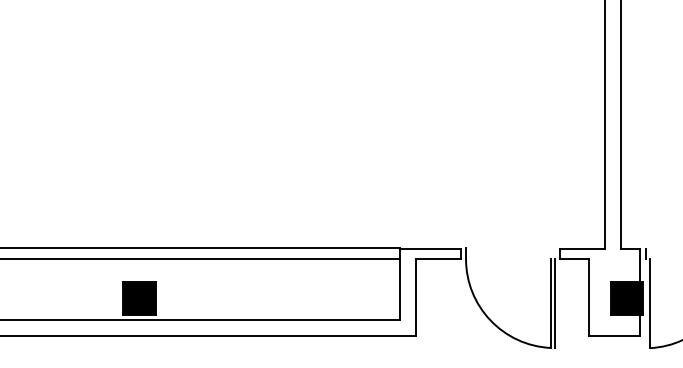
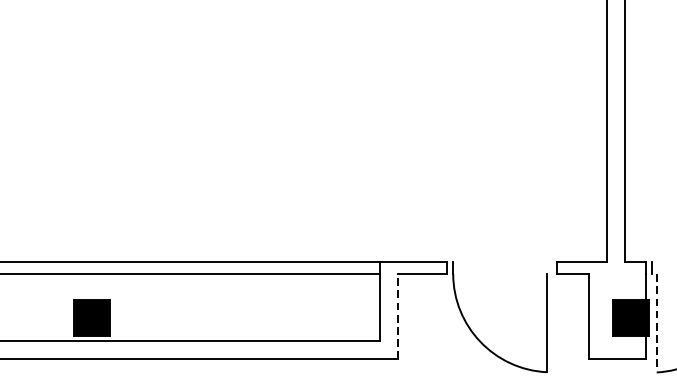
line: (416, 297) -> (398, 316), solid -> dashed
line: (554, 303) -> (551, 323), removed
line: (649, 304) -> (656, 324), solid -> dashed

